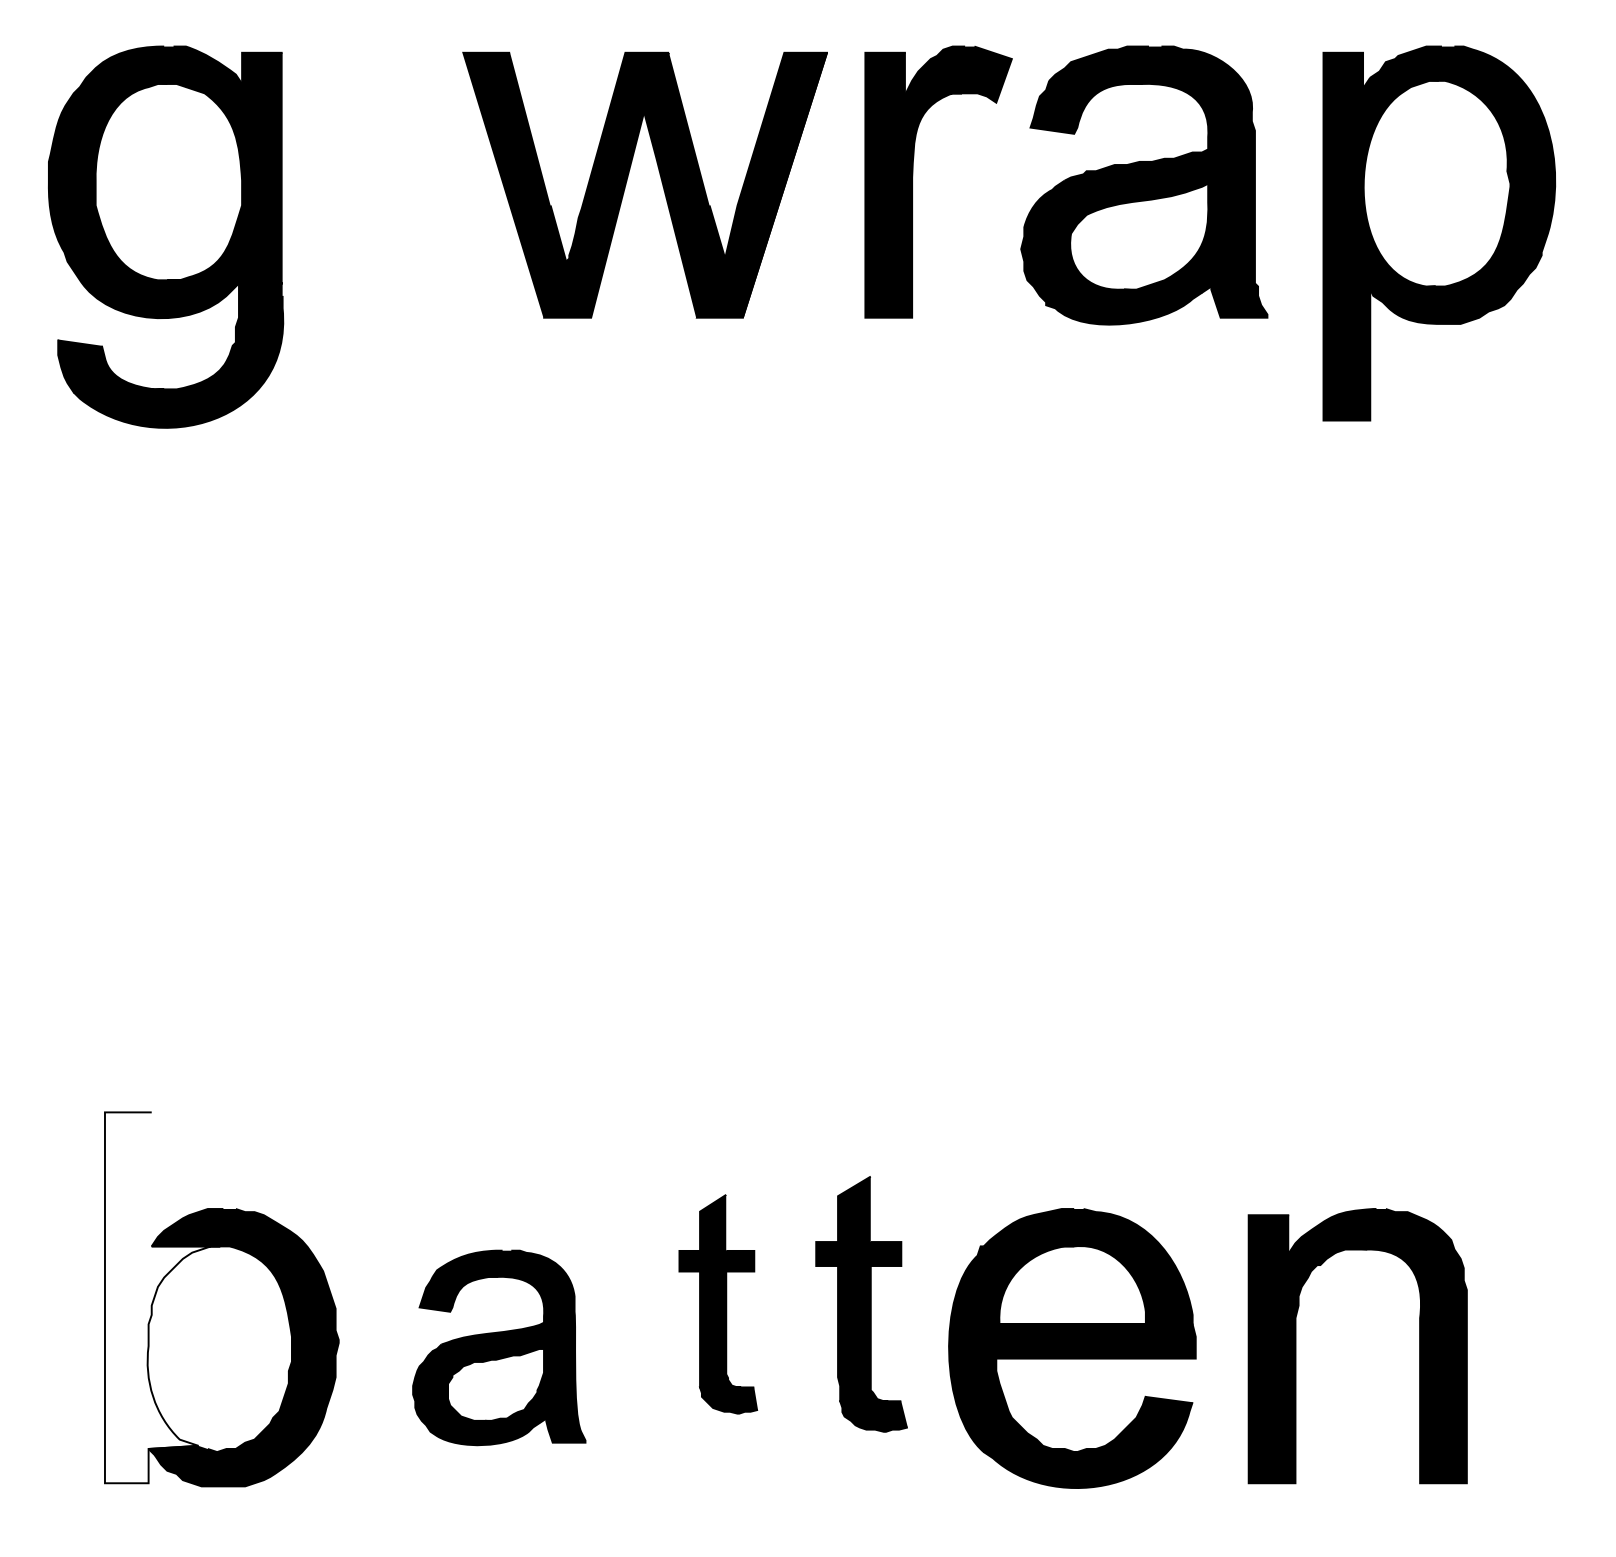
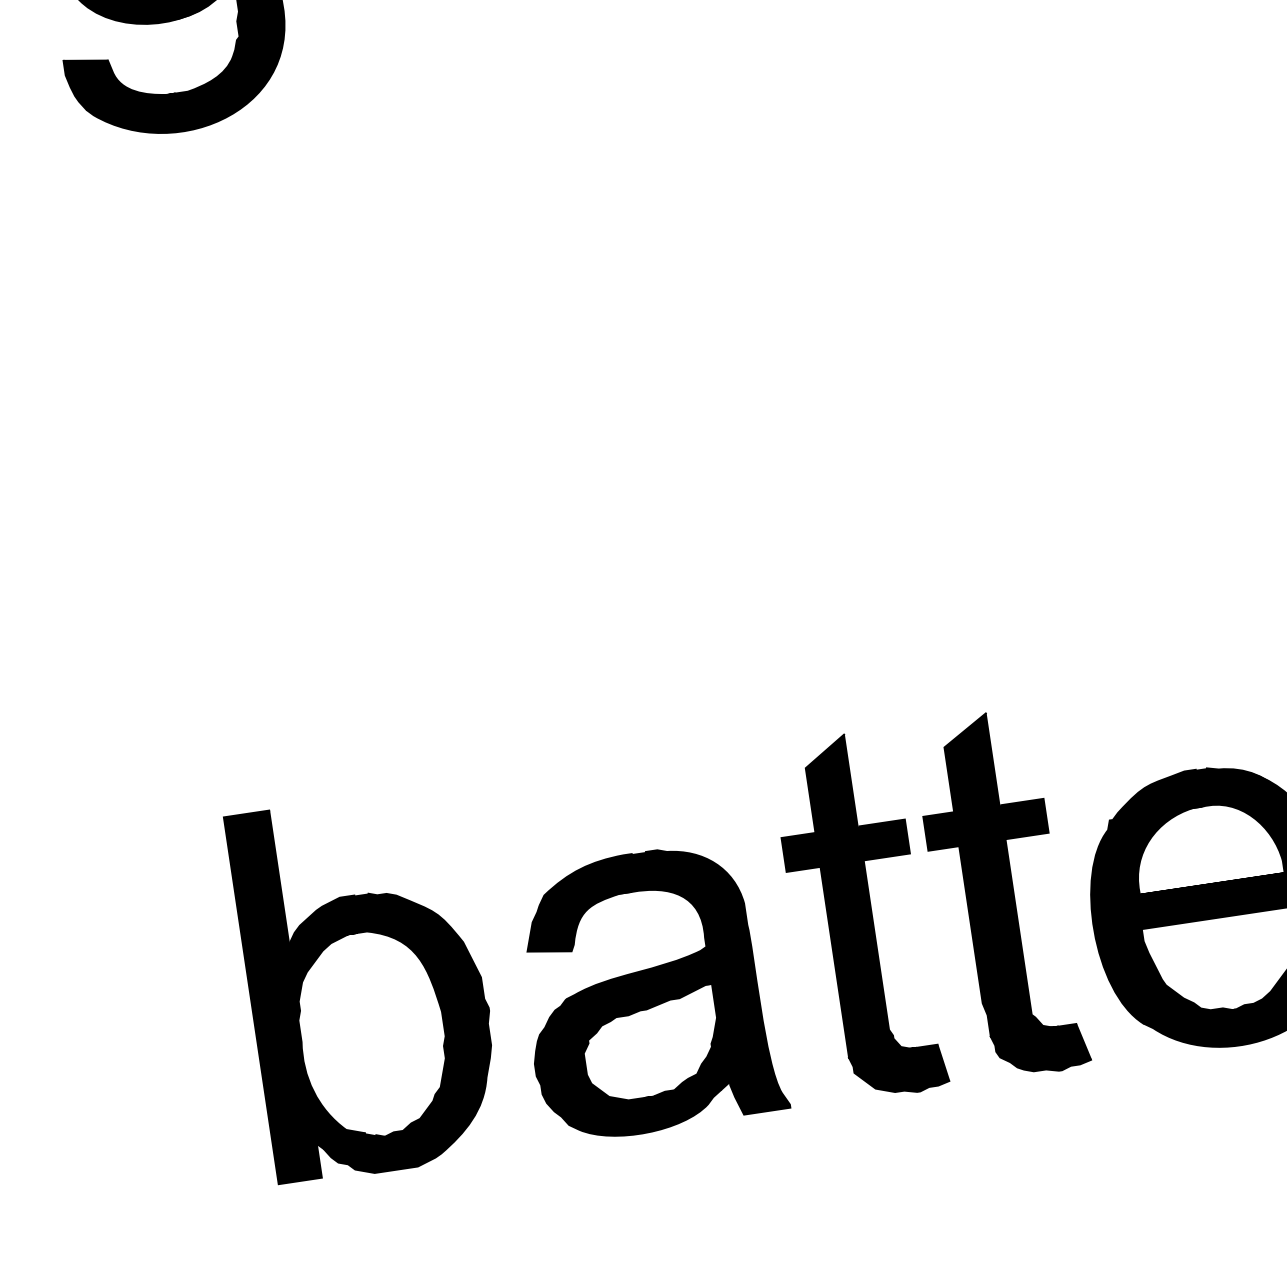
fill: (162, 1297) -> (308, 991), added
part: (718, 1304) -> (859, 916), size x1.67
part: (861, 1304) -> (1000, 895), size x1.43
part: (499, 1347) -> (648, 991), size x1.43

